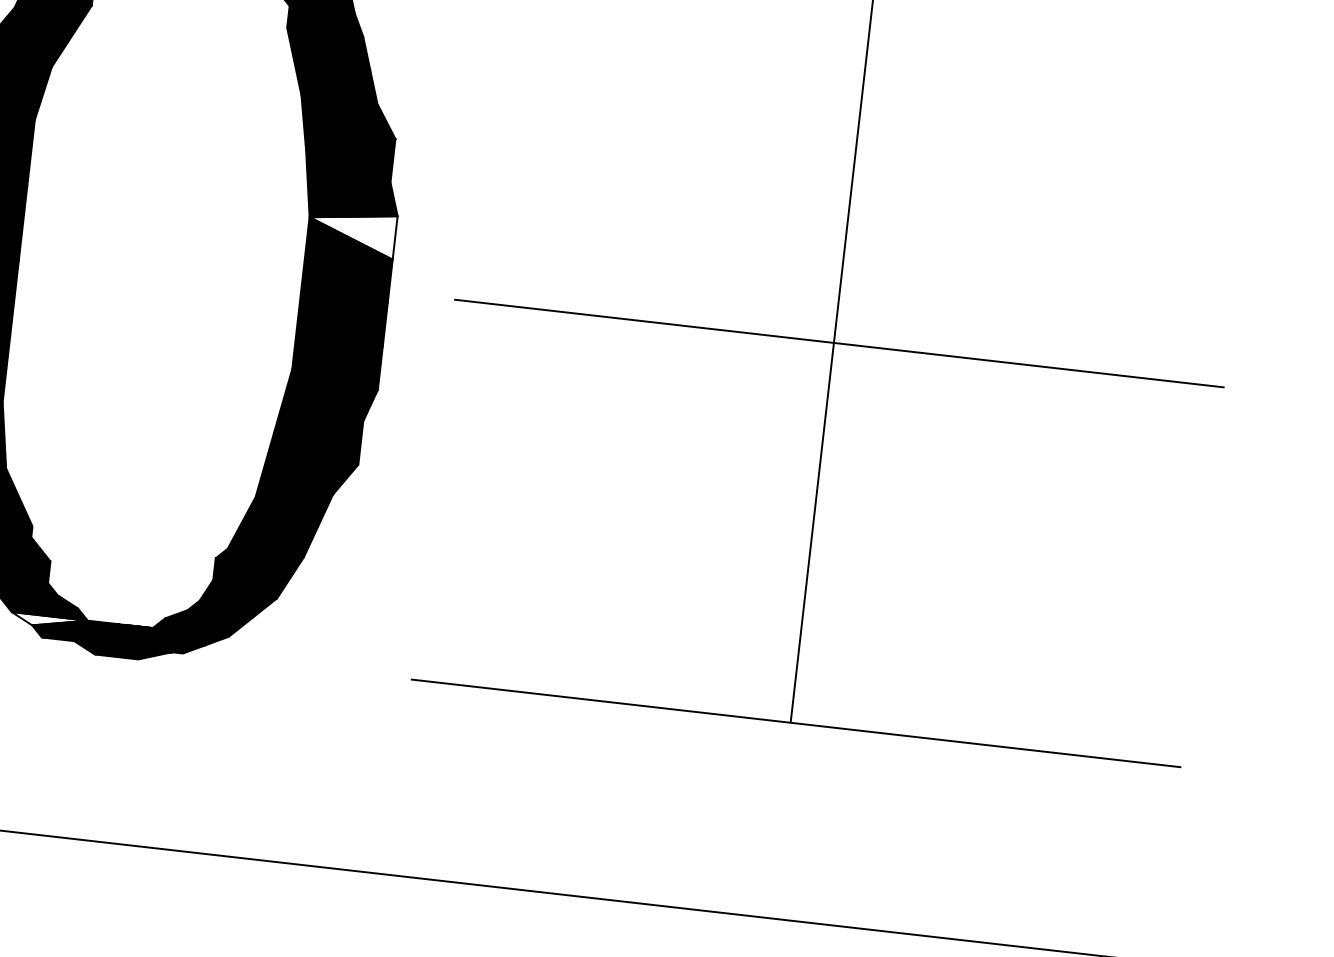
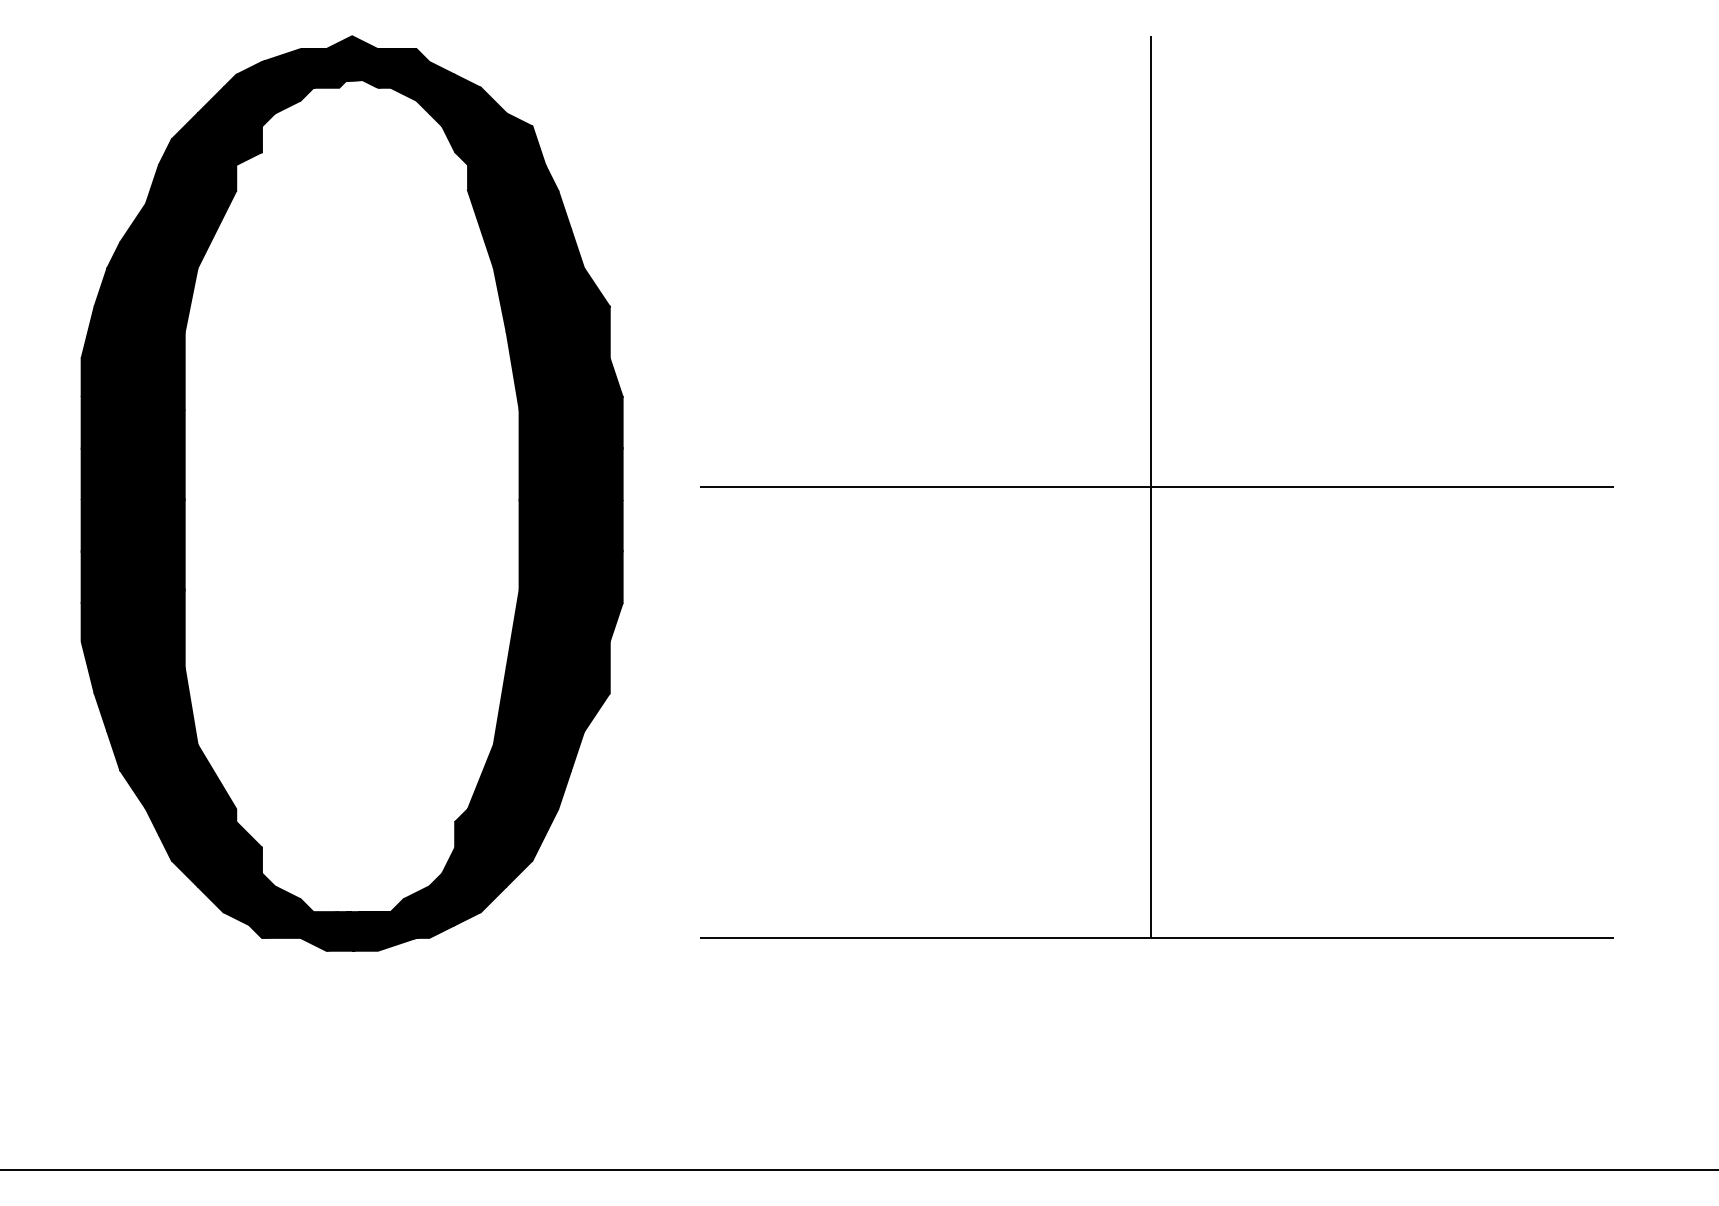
fill: (351, 232) -> (570, 422), added
fill: (49, 621) -> (268, 918), added

